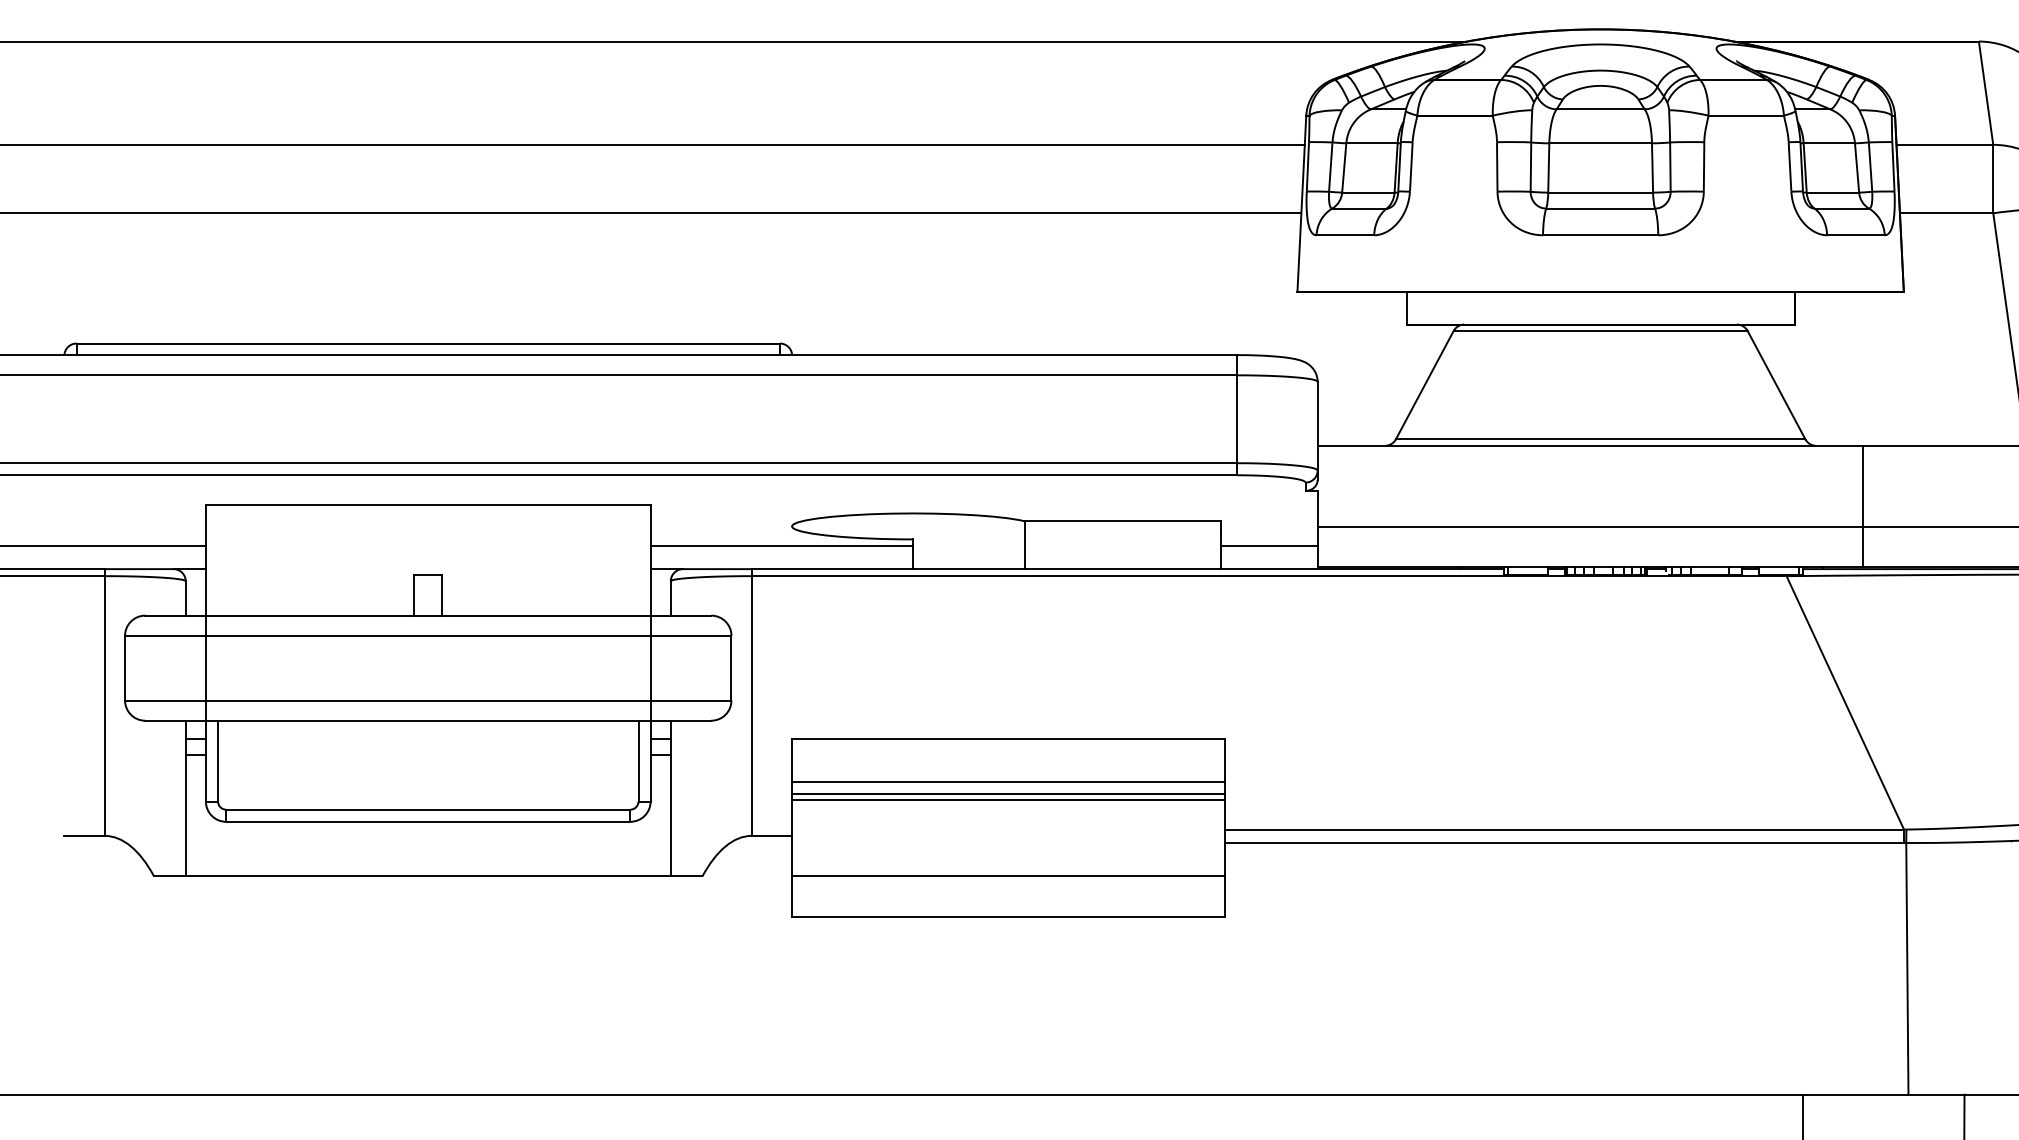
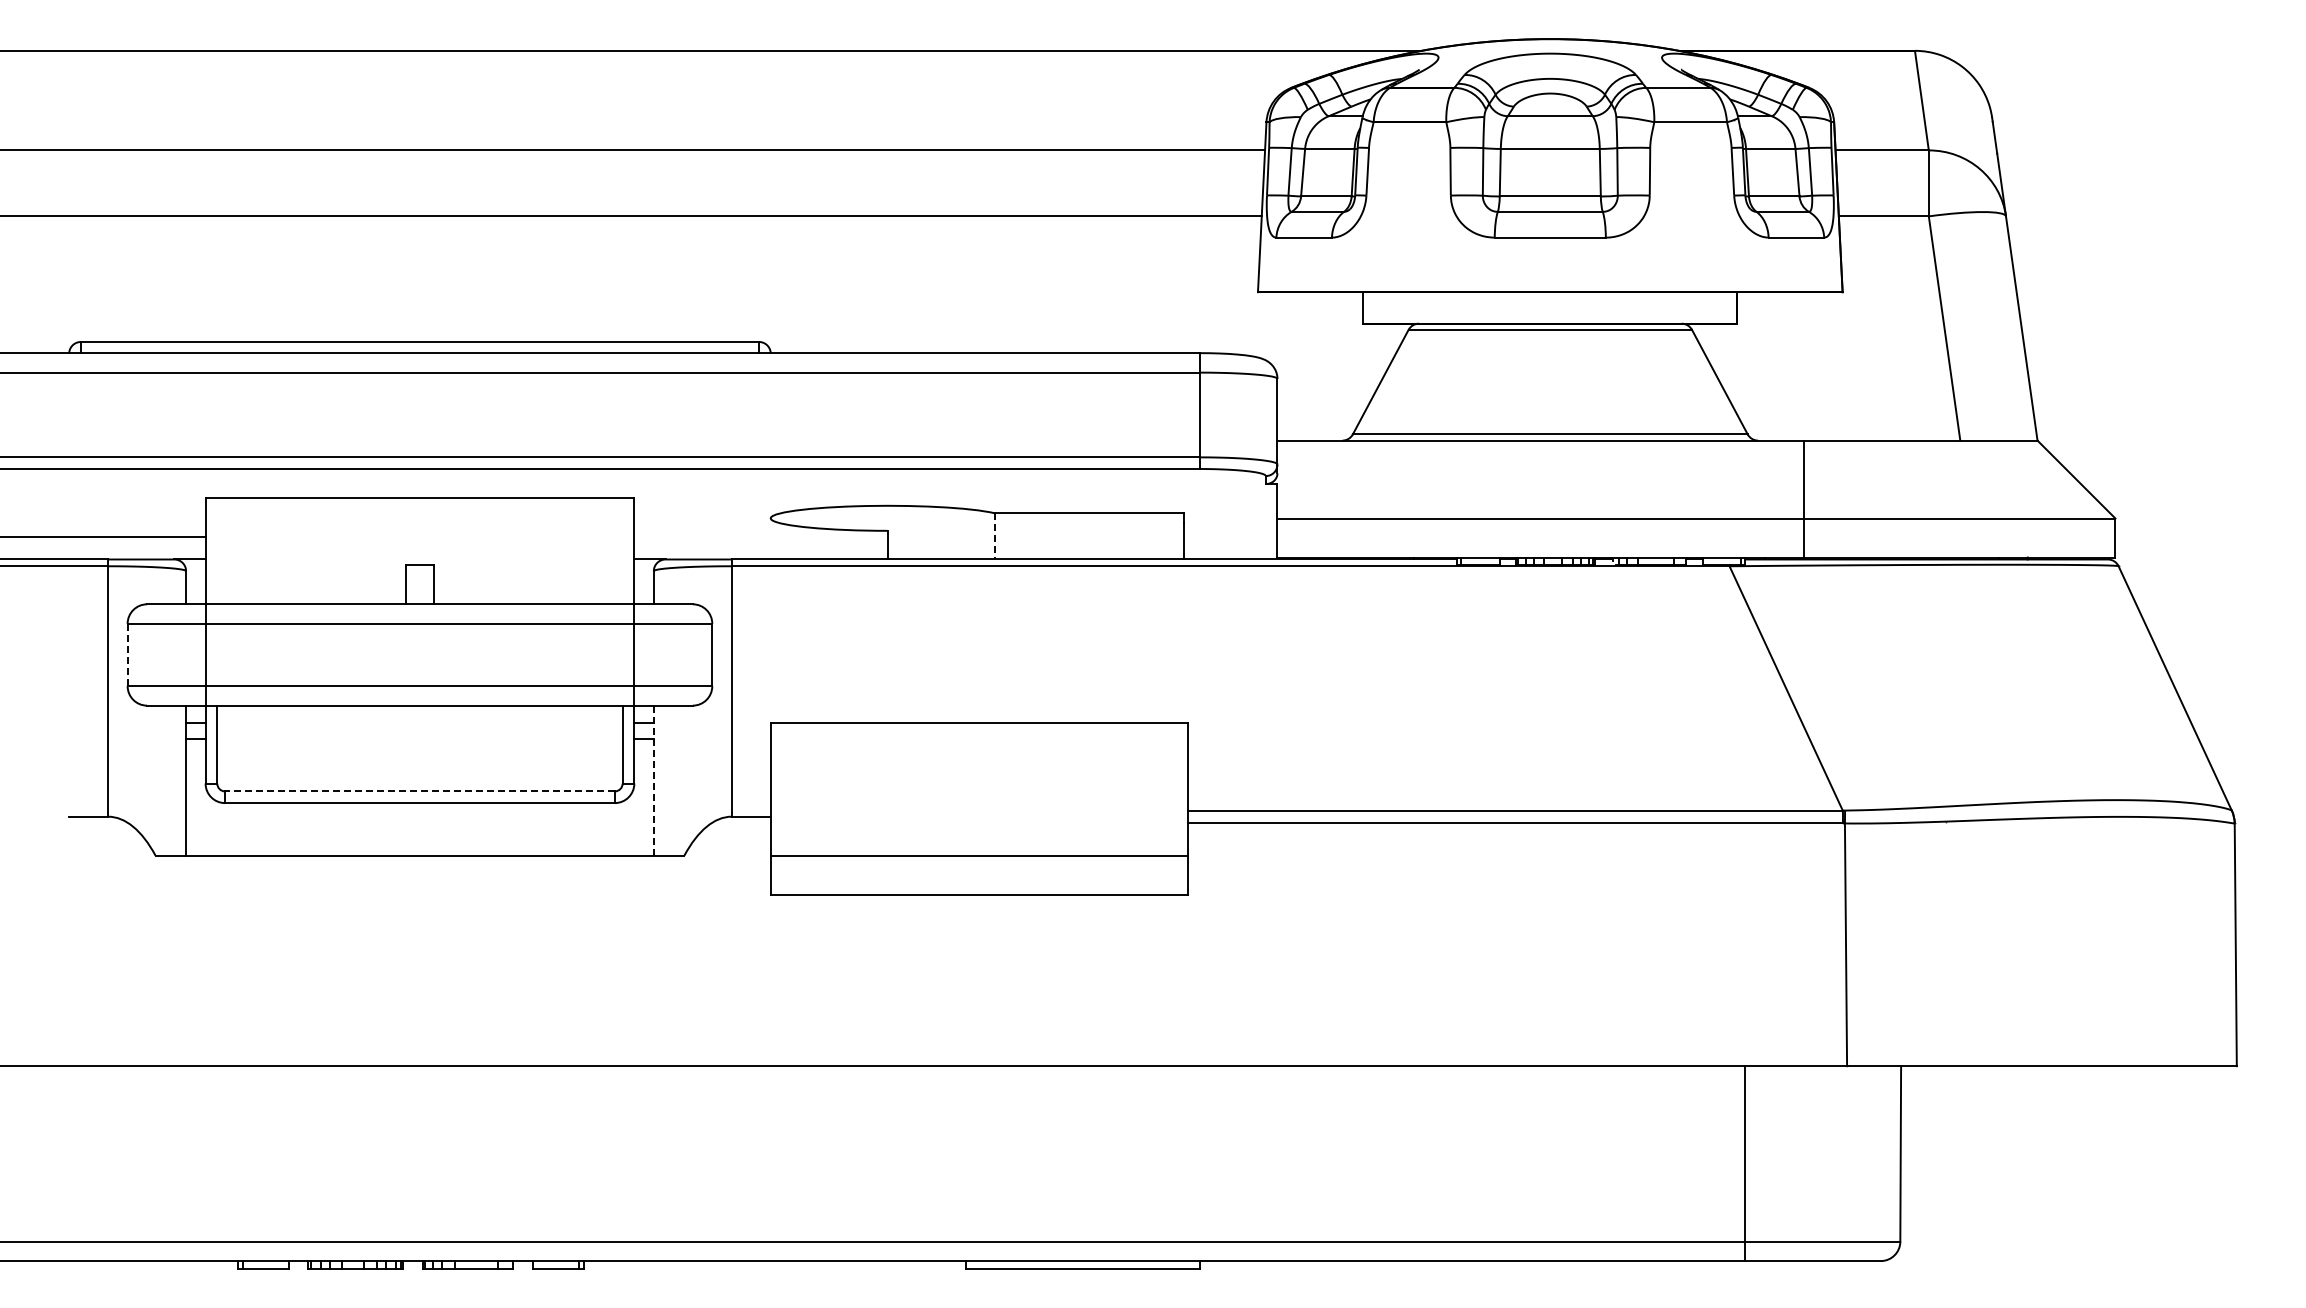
line: (781, 545) -> (760, 536), removed
line: (1024, 545) -> (994, 536), solid -> dashed
line: (1268, 545) -> (1230, 536), removed
line: (124, 667) -> (127, 654), solid -> dashed
line: (1007, 781) -> (978, 764), removed
line: (1007, 793) -> (978, 775), removed
line: (670, 799) -> (653, 781), solid -> dashed
line: (1007, 799) -> (978, 781), removed
line: (427, 809) -> (419, 791), solid -> dashed

